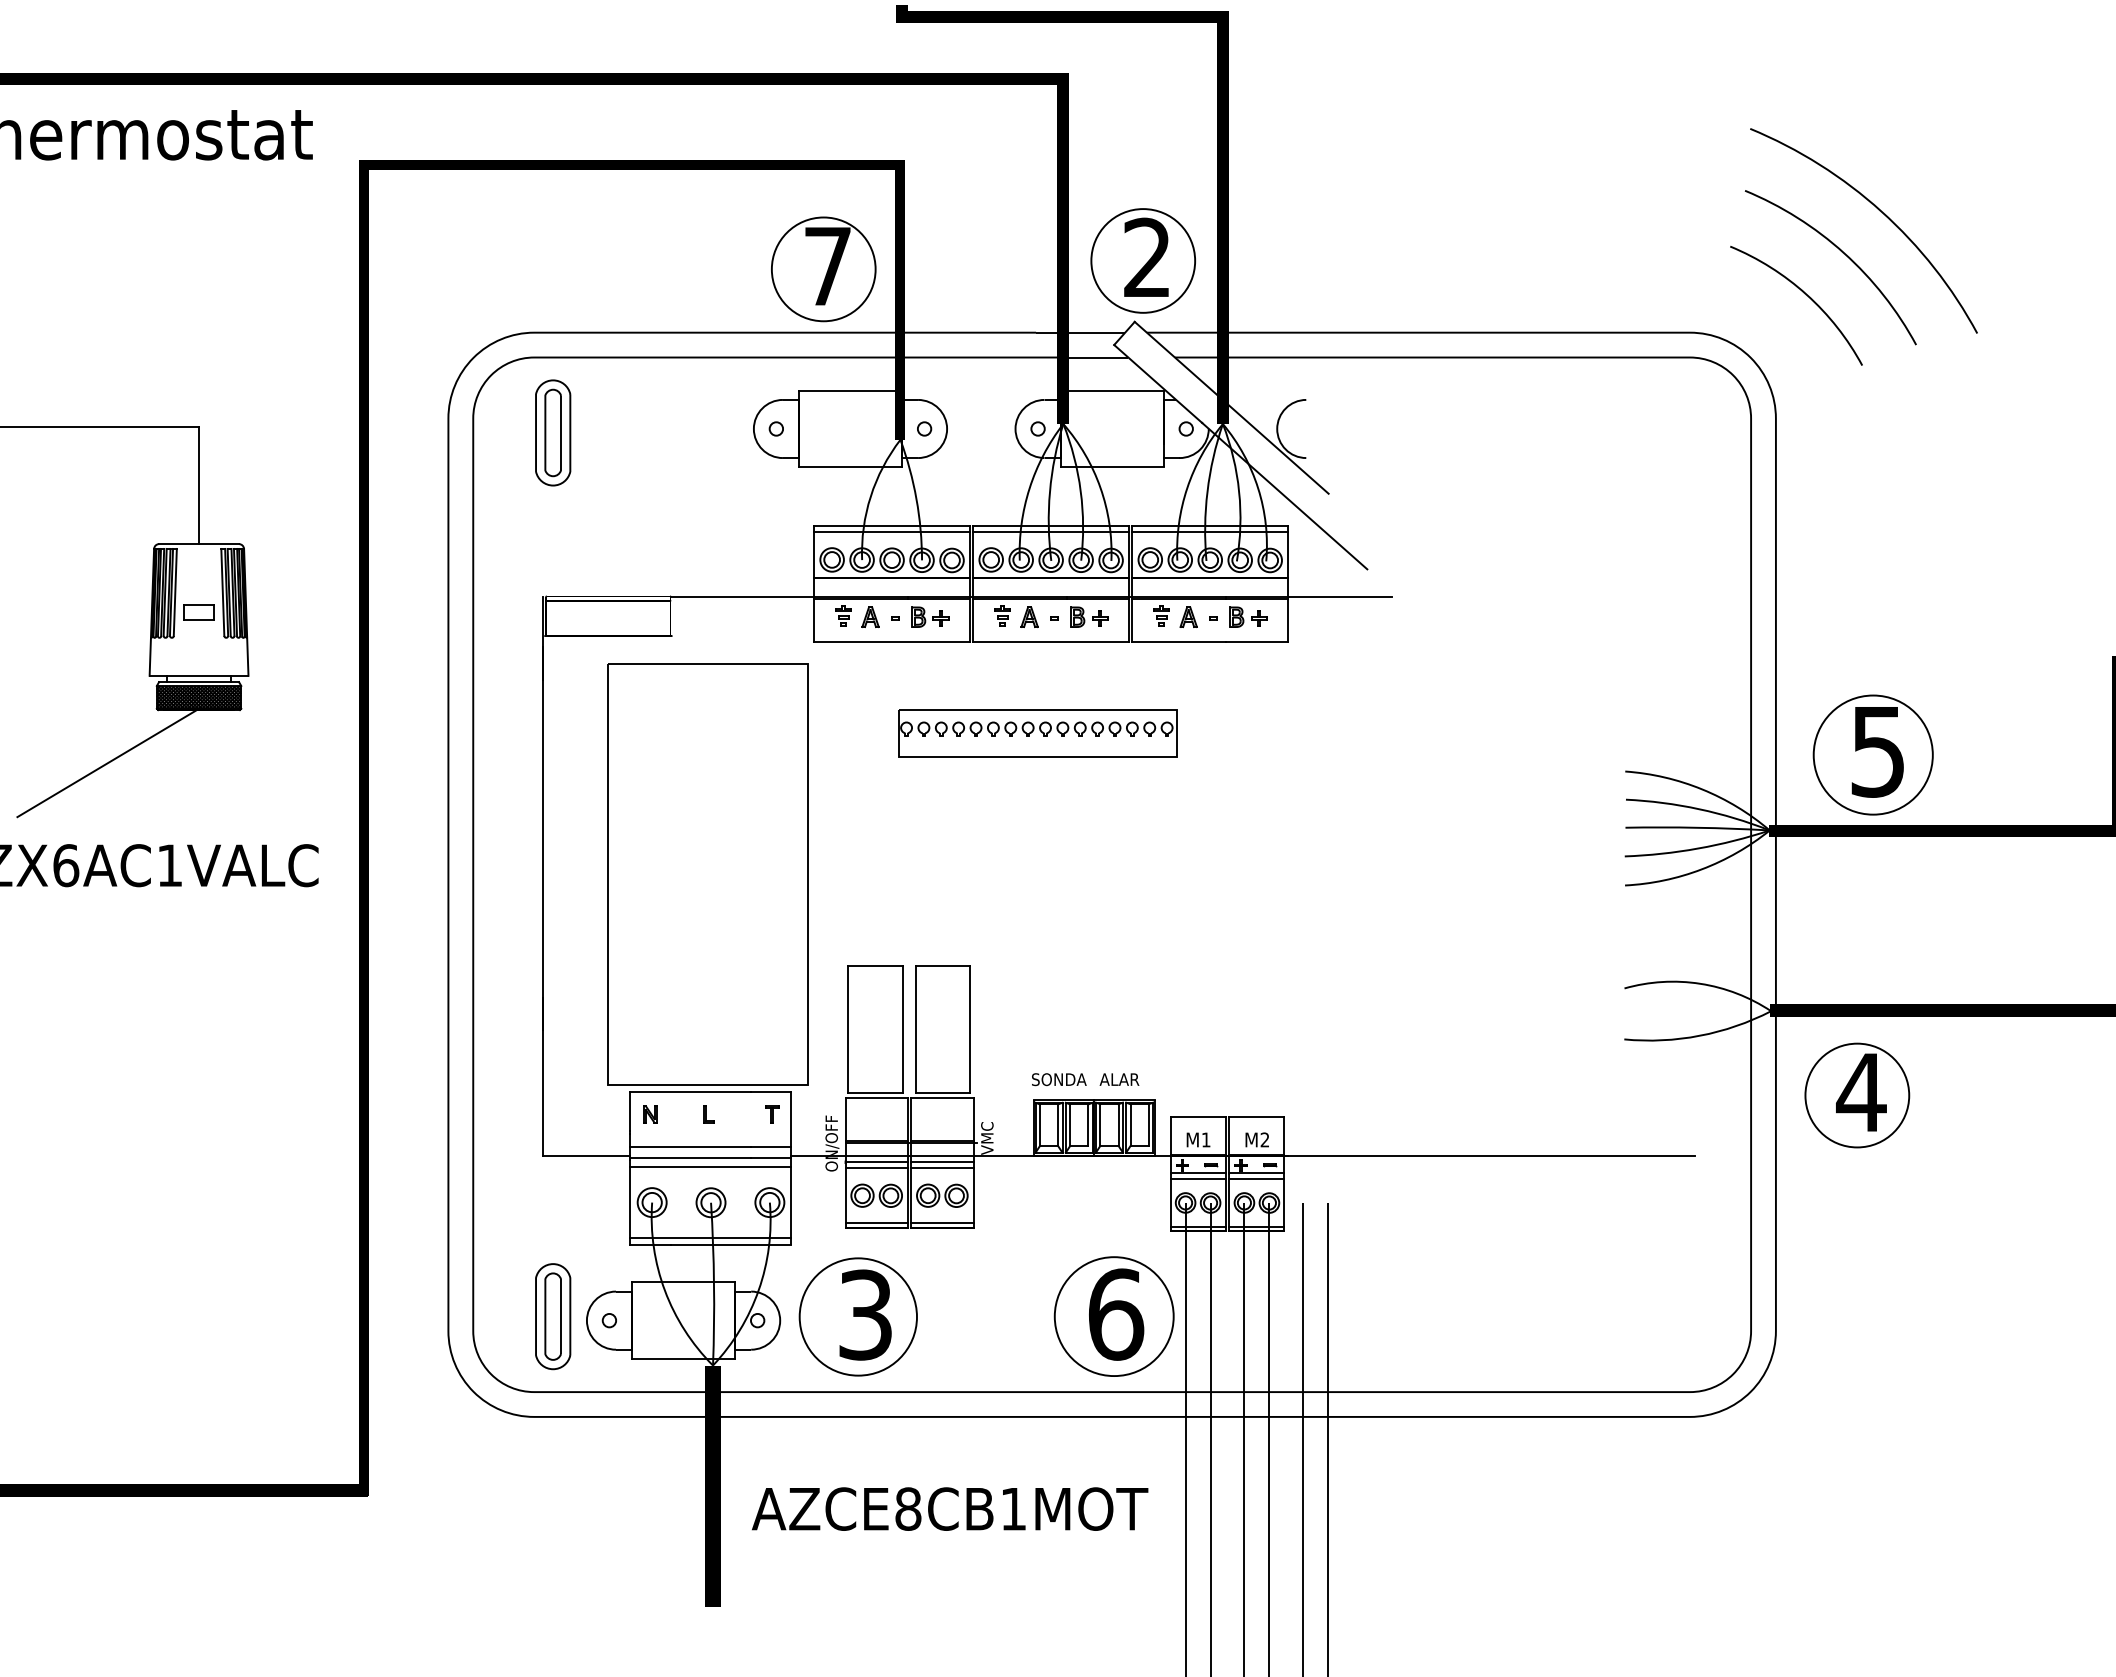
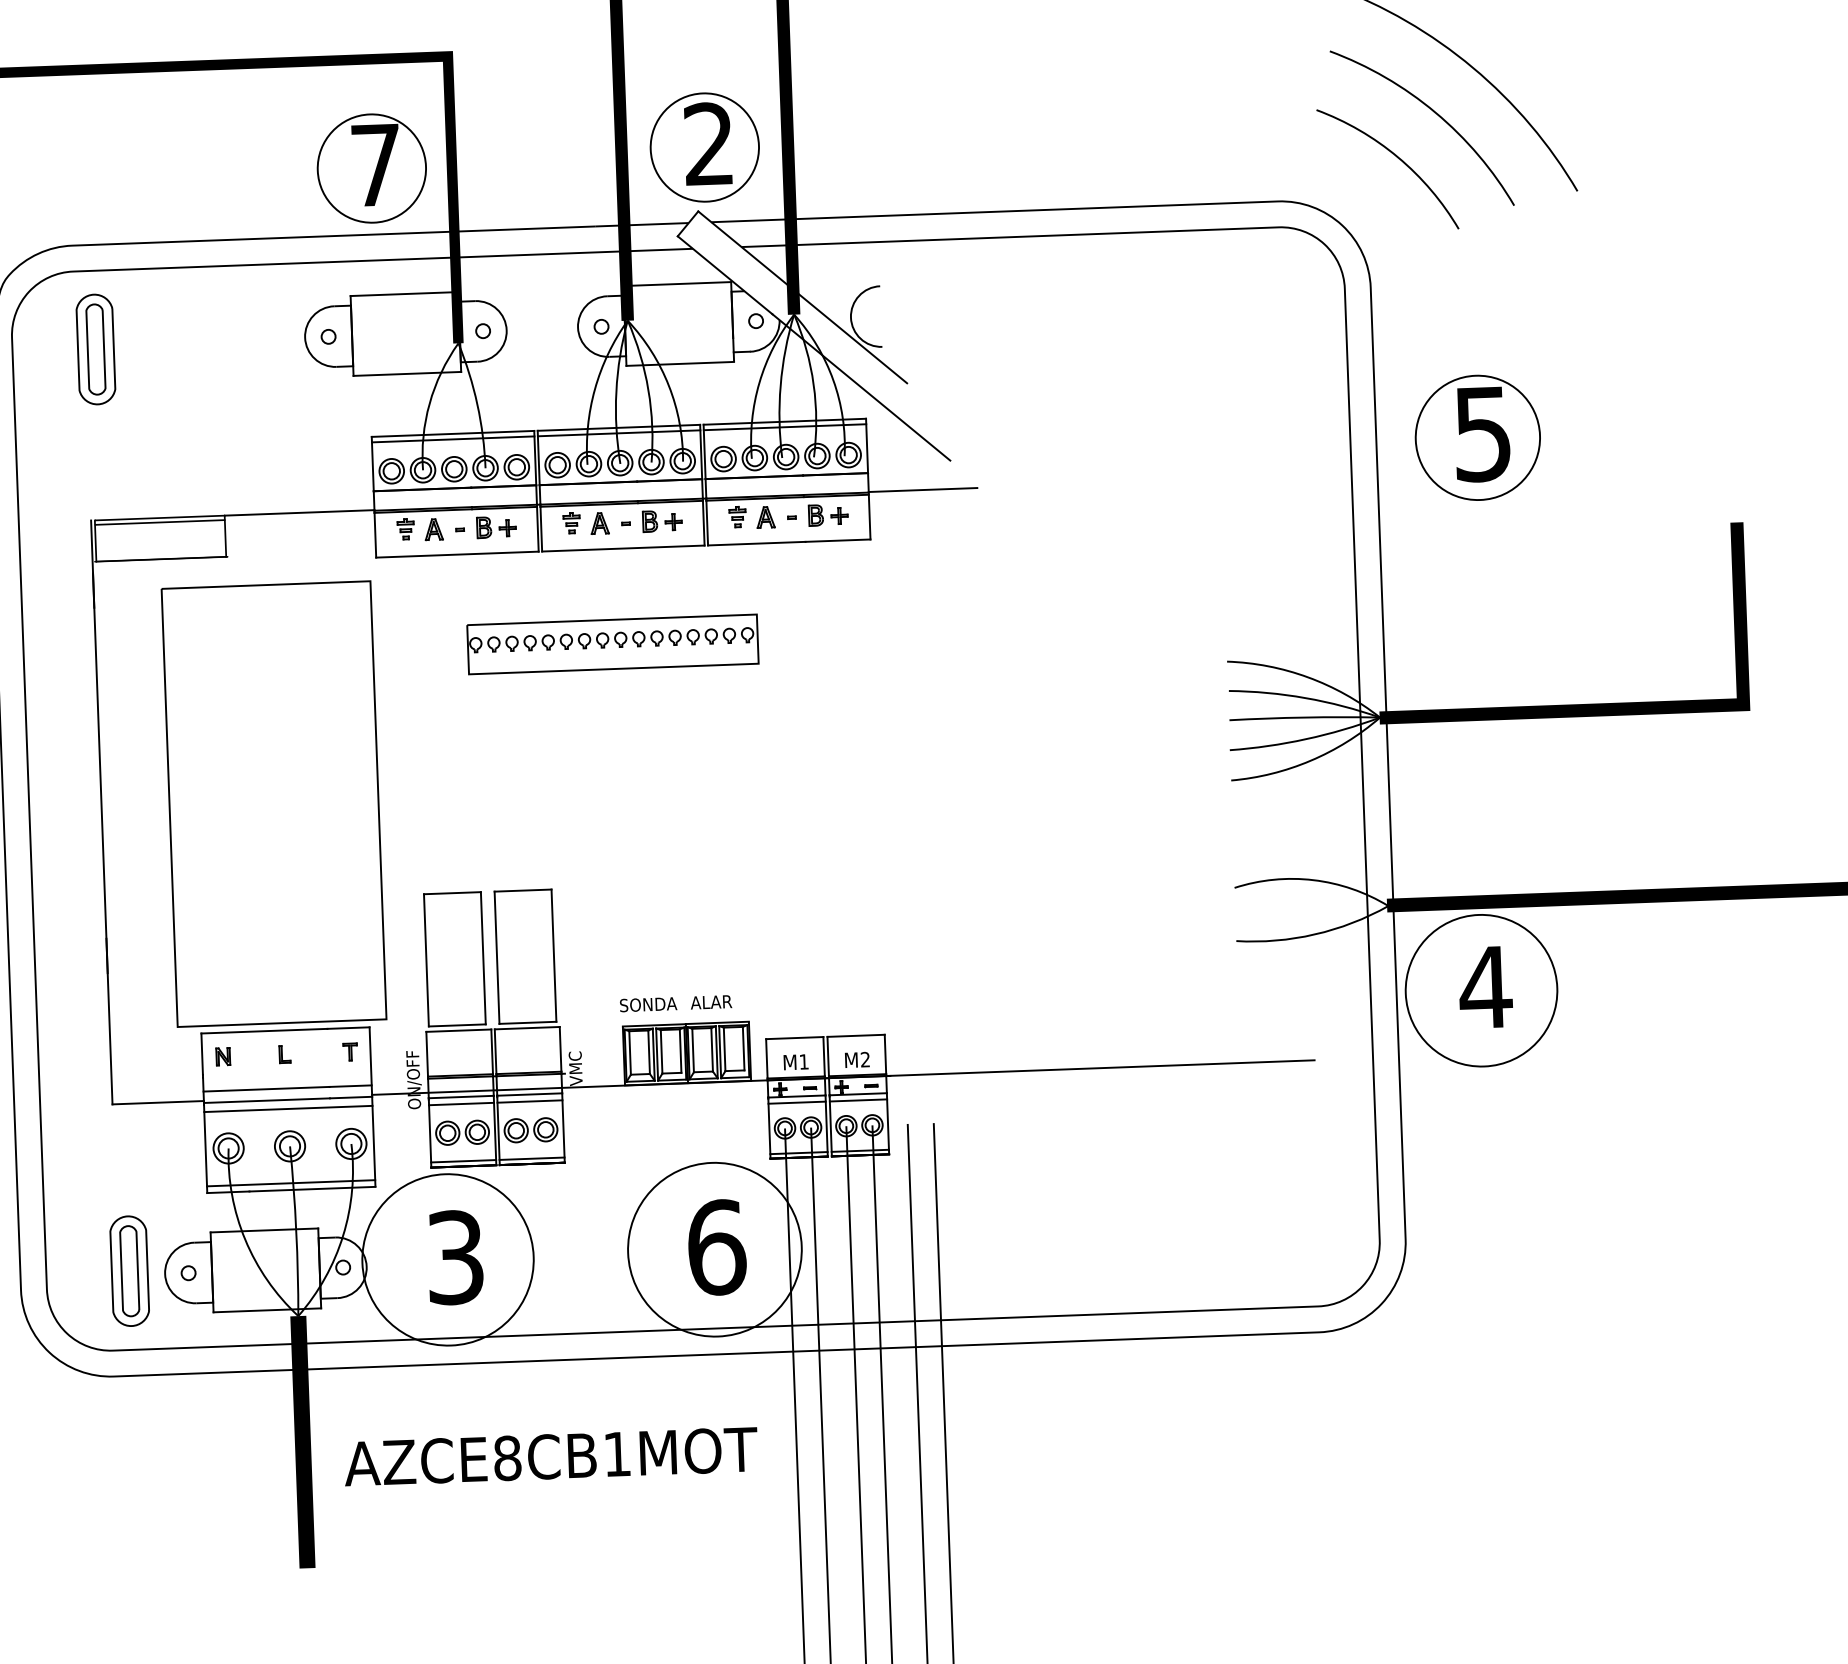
part: (1872, 754) -> (1477, 437), moved
circle: (1857, 1095) -> (1481, 990), size x1.4
circle: (858, 1316) -> (448, 1259), size x1.4
circle: (1113, 1316) -> (714, 1249), size x1.4

